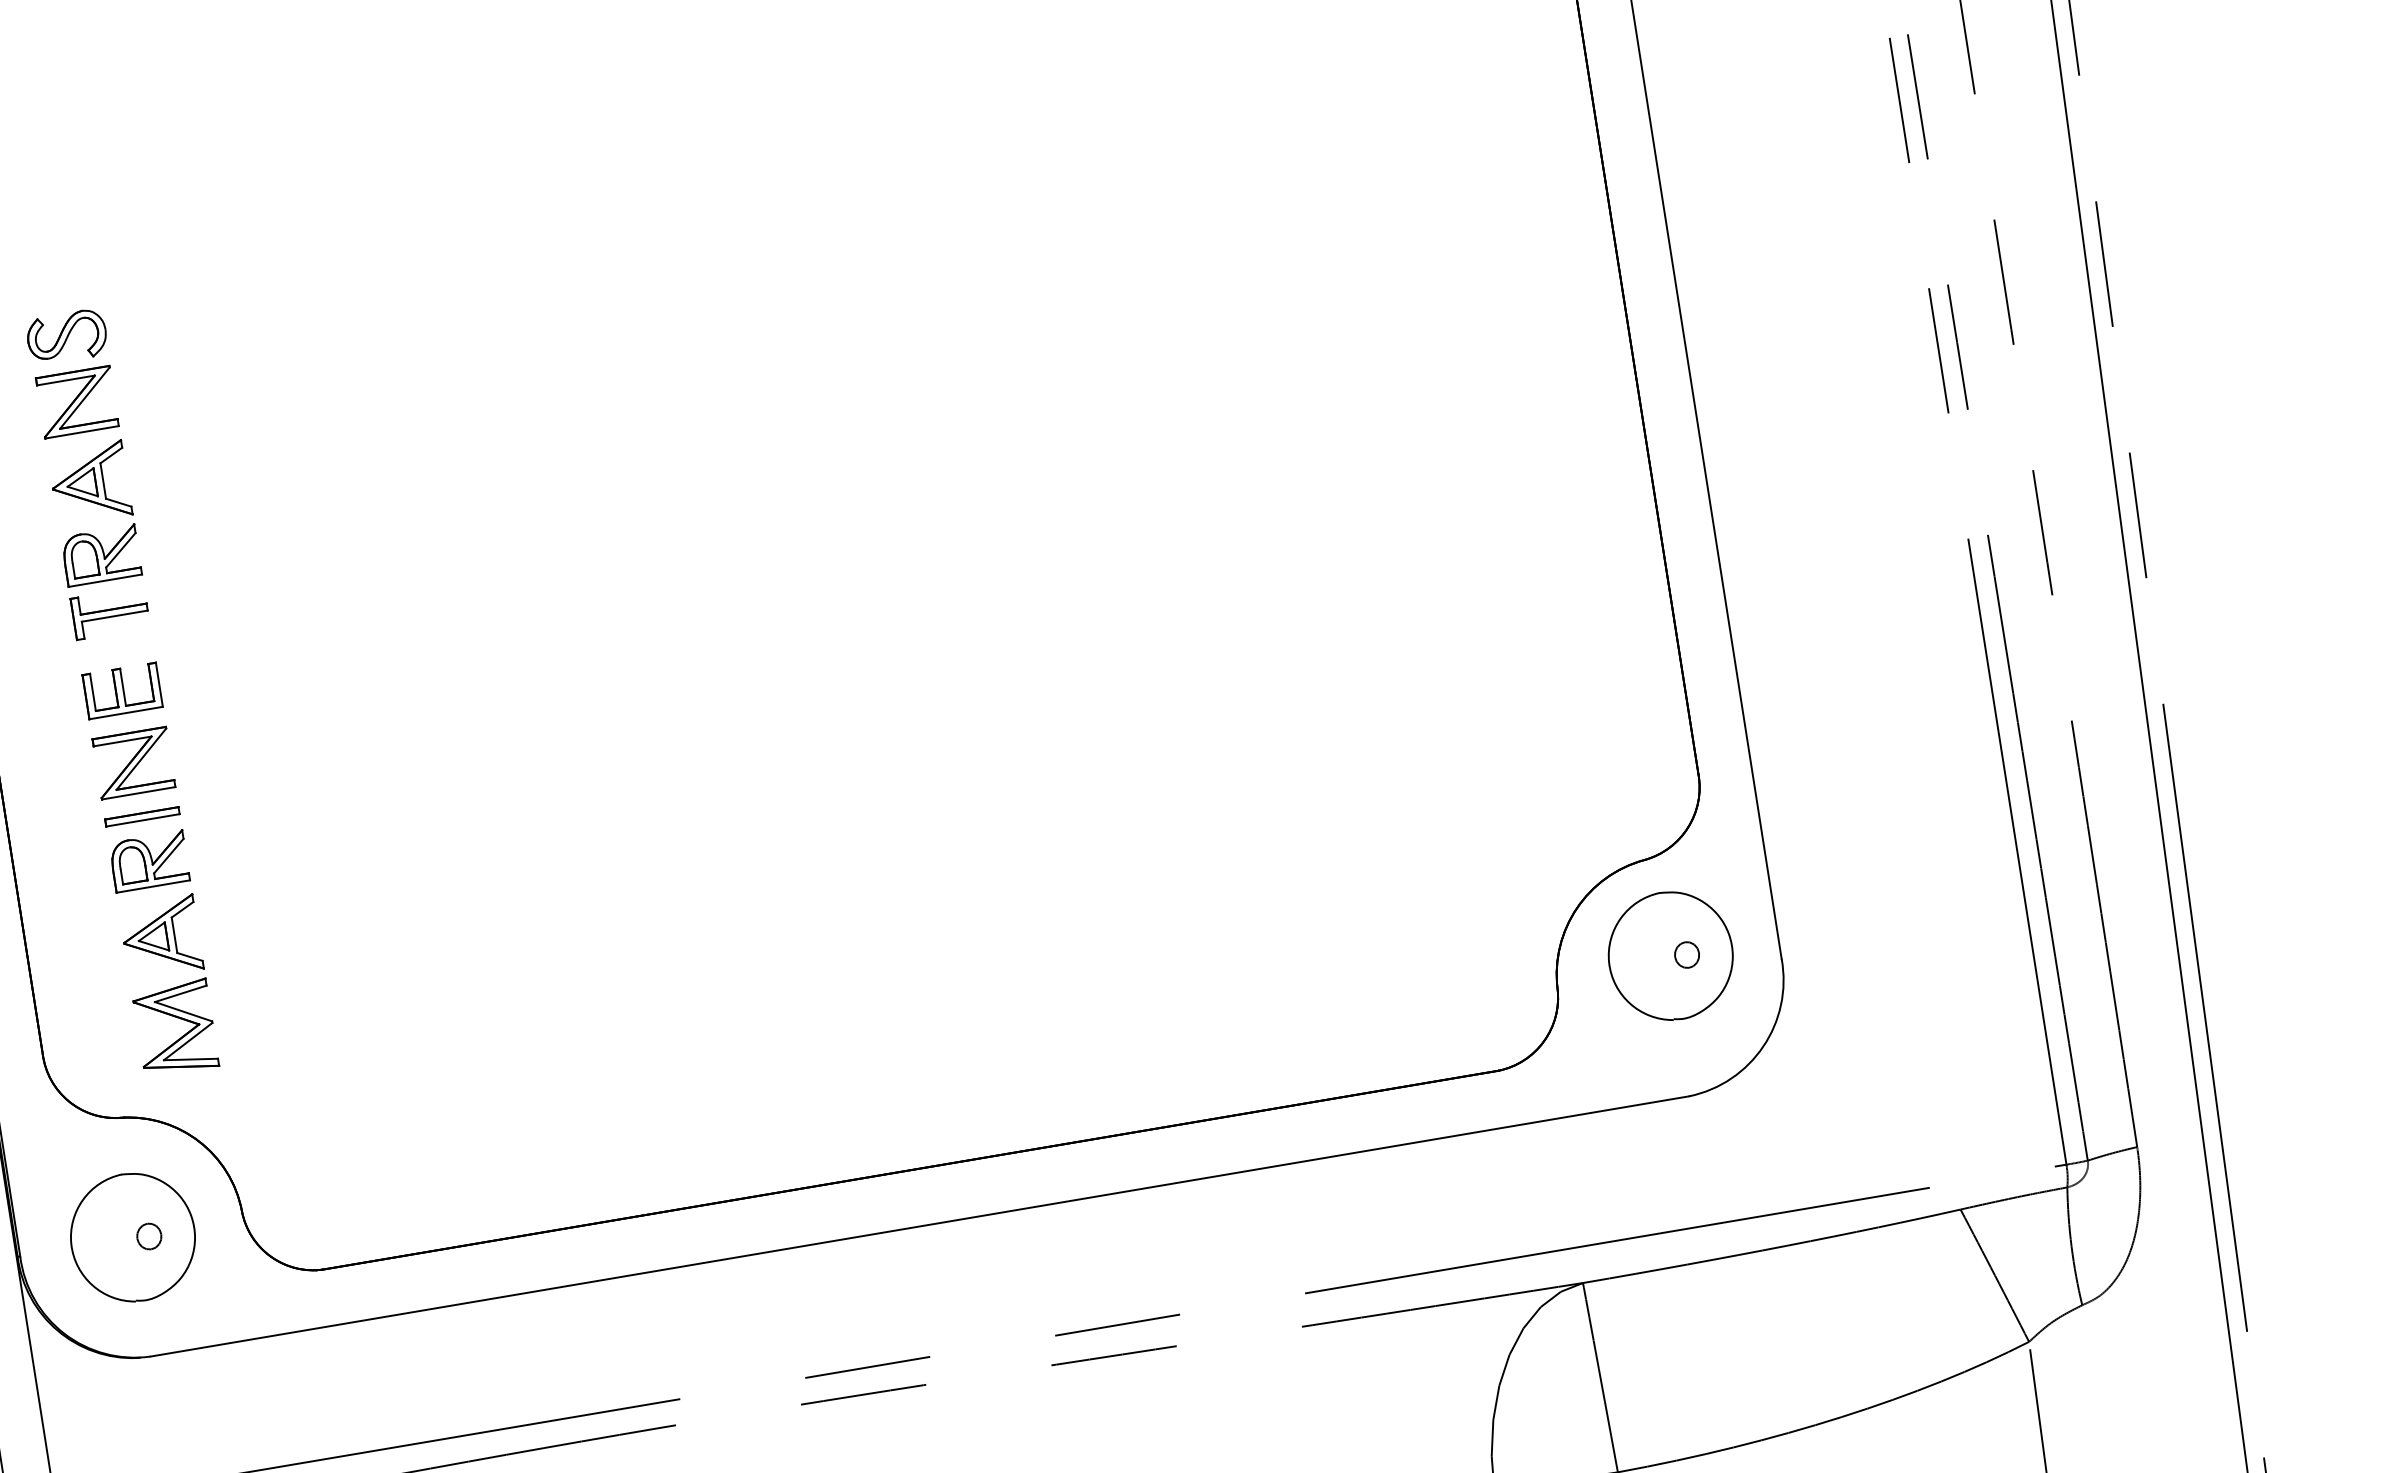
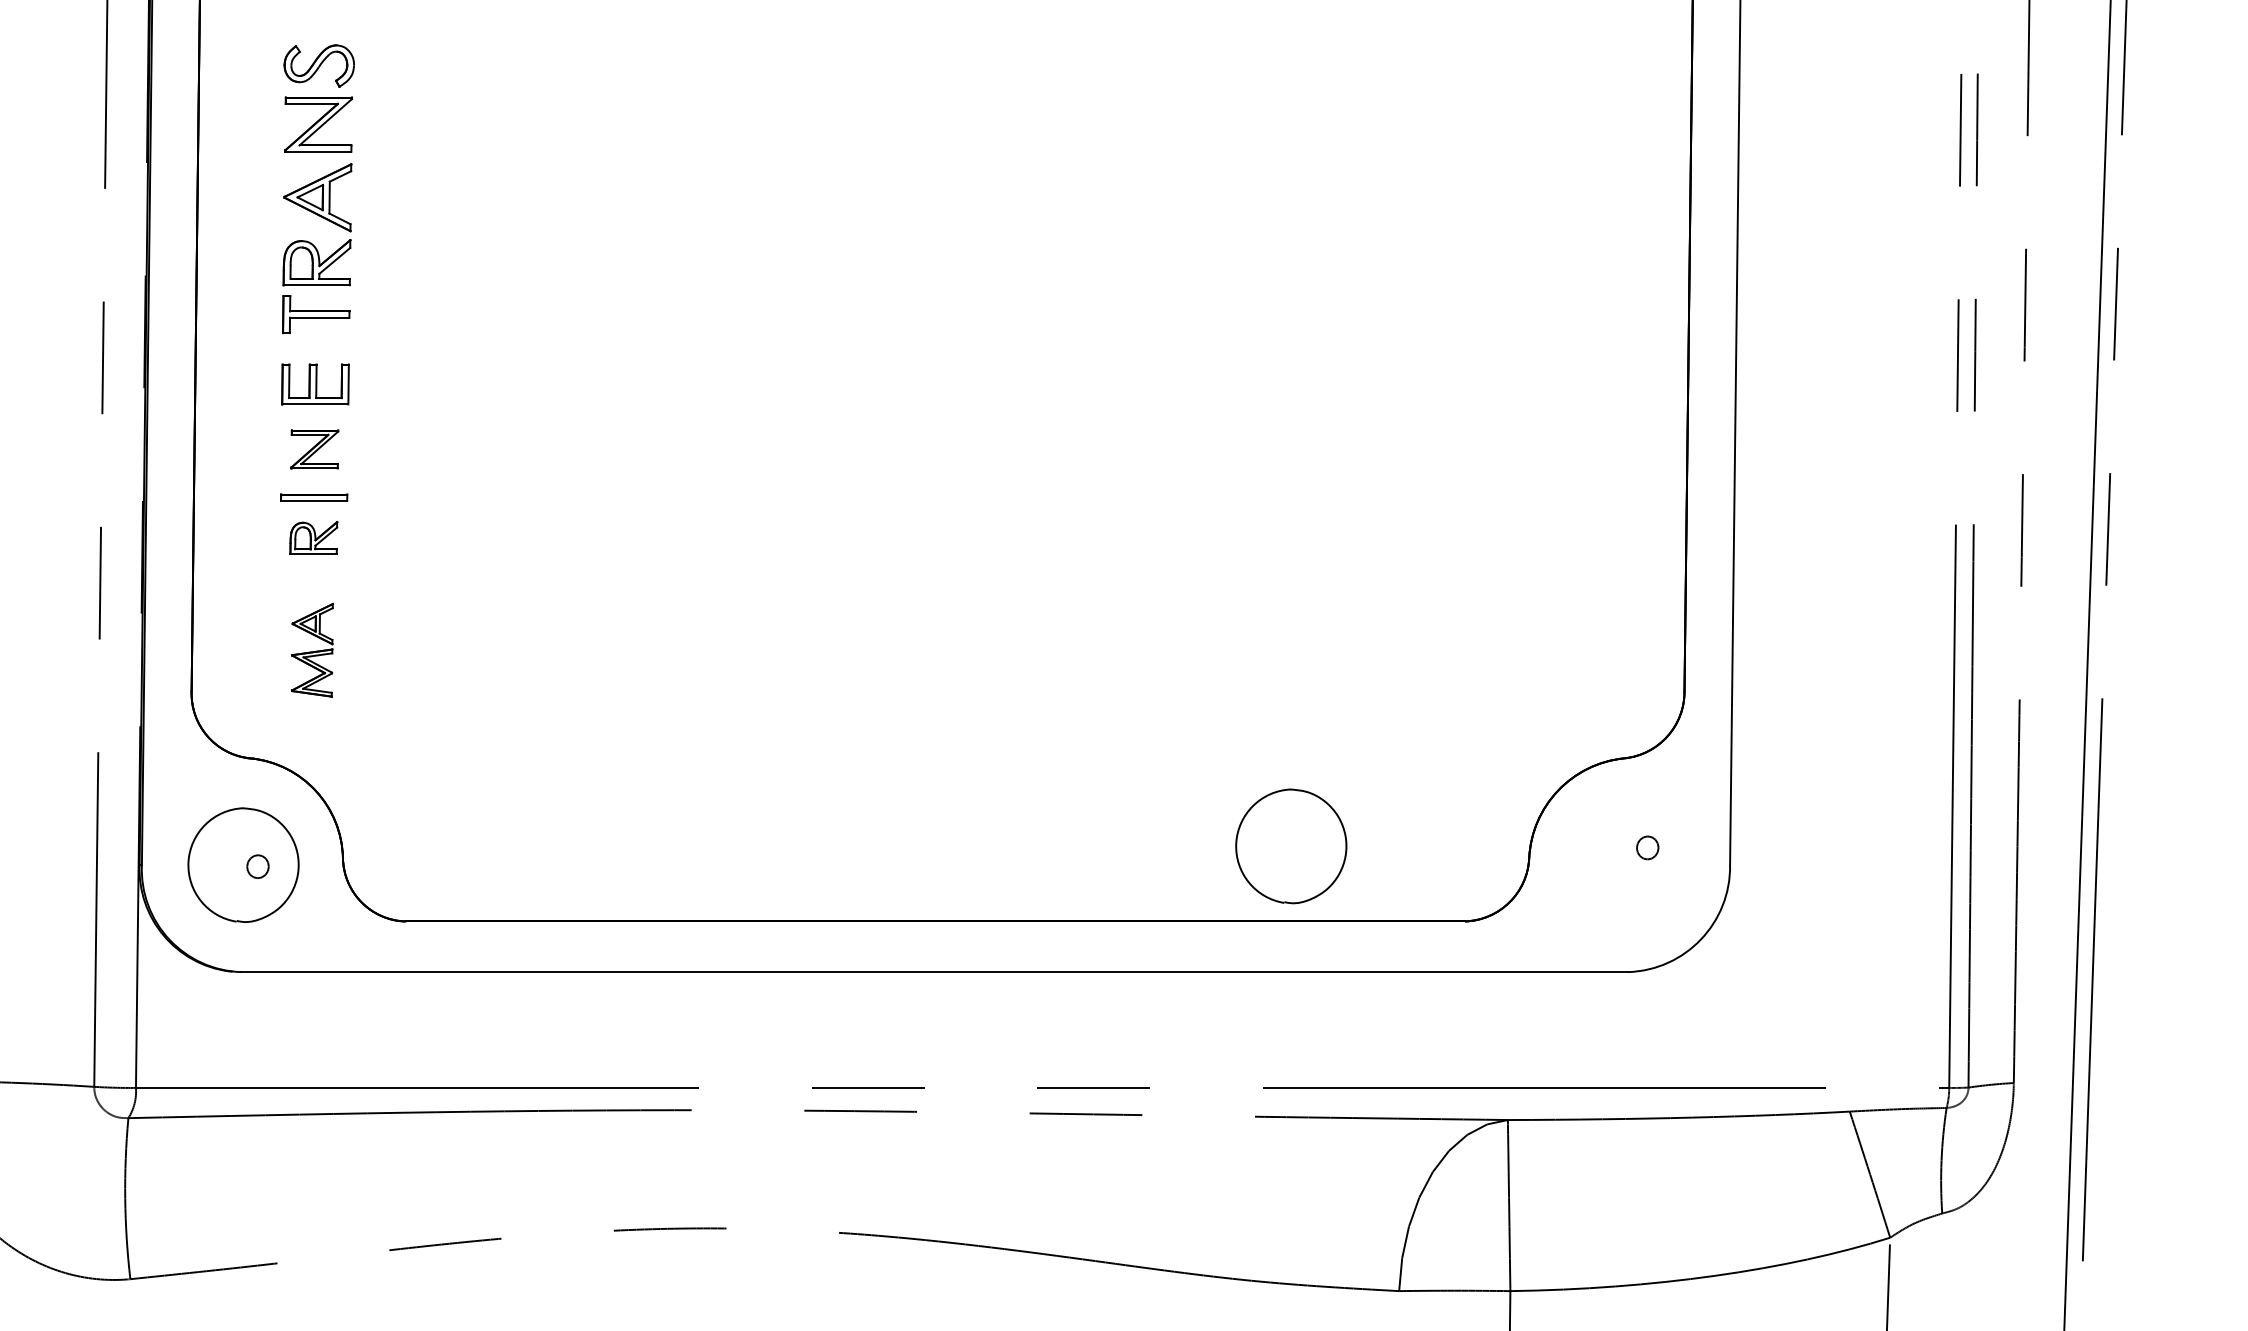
part: (133, 763) -> (314, 449), size x0.7
part: (149, 861) -> (313, 537), size x0.7
part: (1671, 956) -> (1291, 846), moved
part: (169, 986) -> (312, 650), size x0.6

